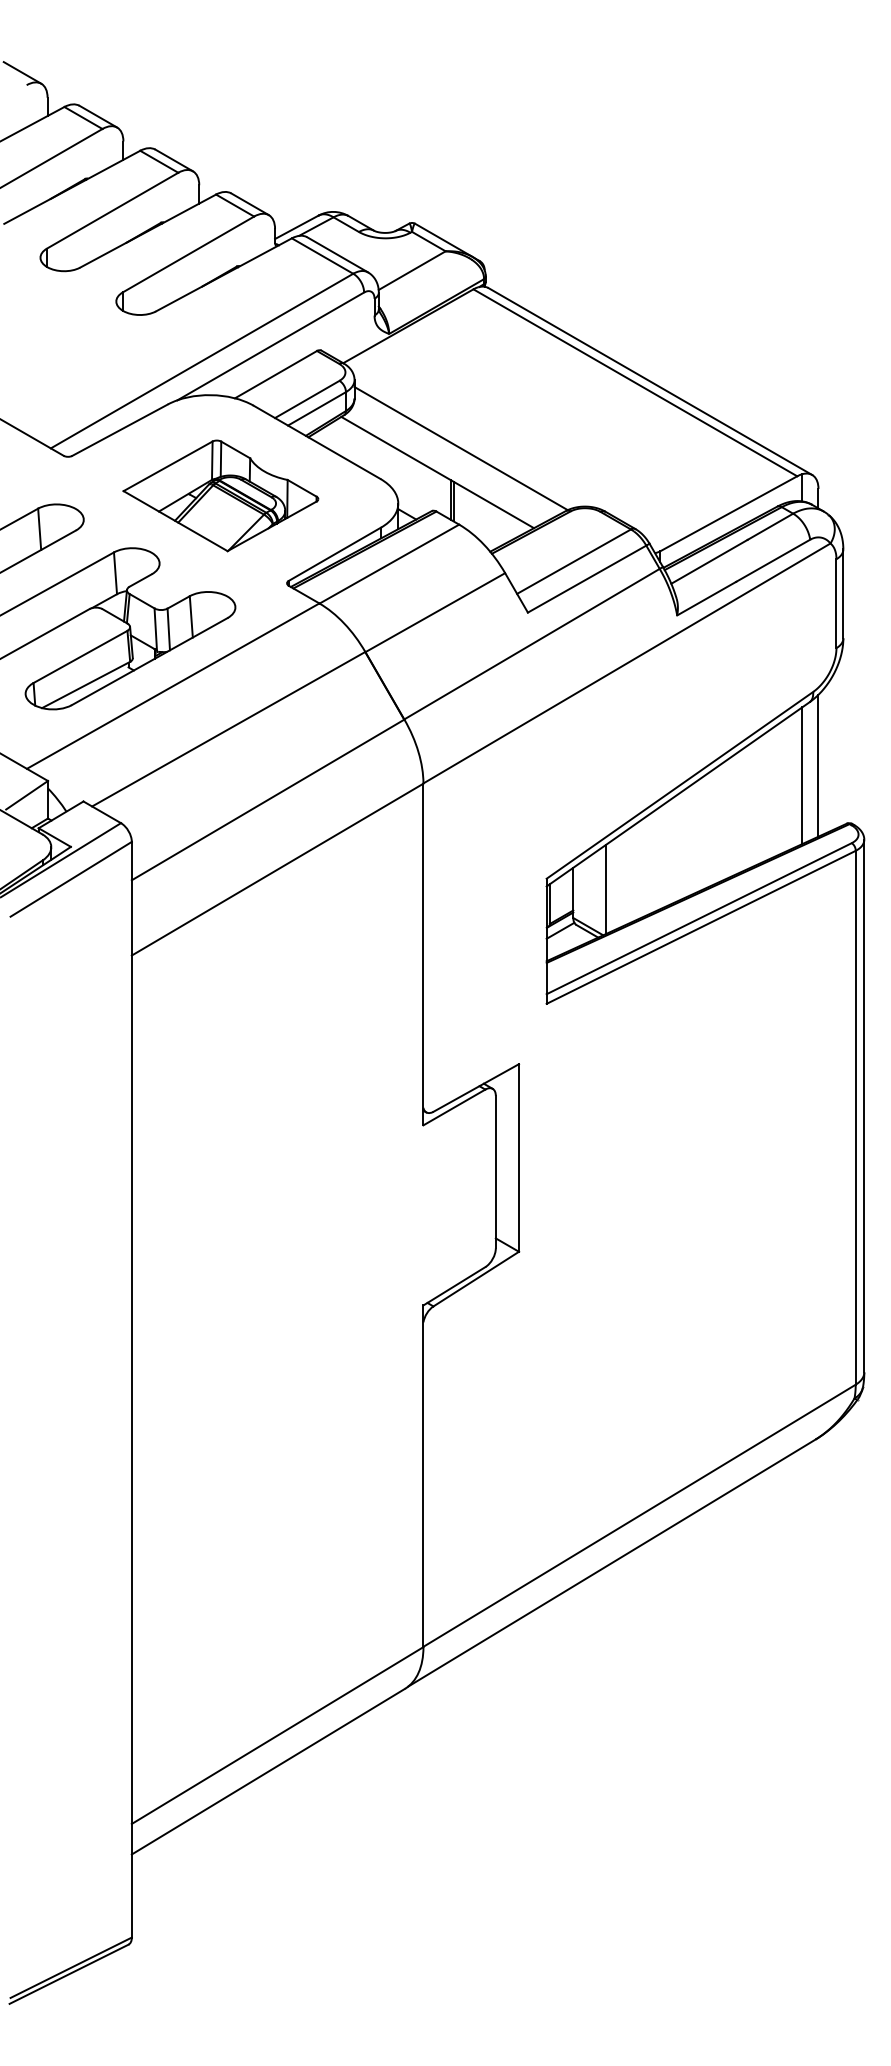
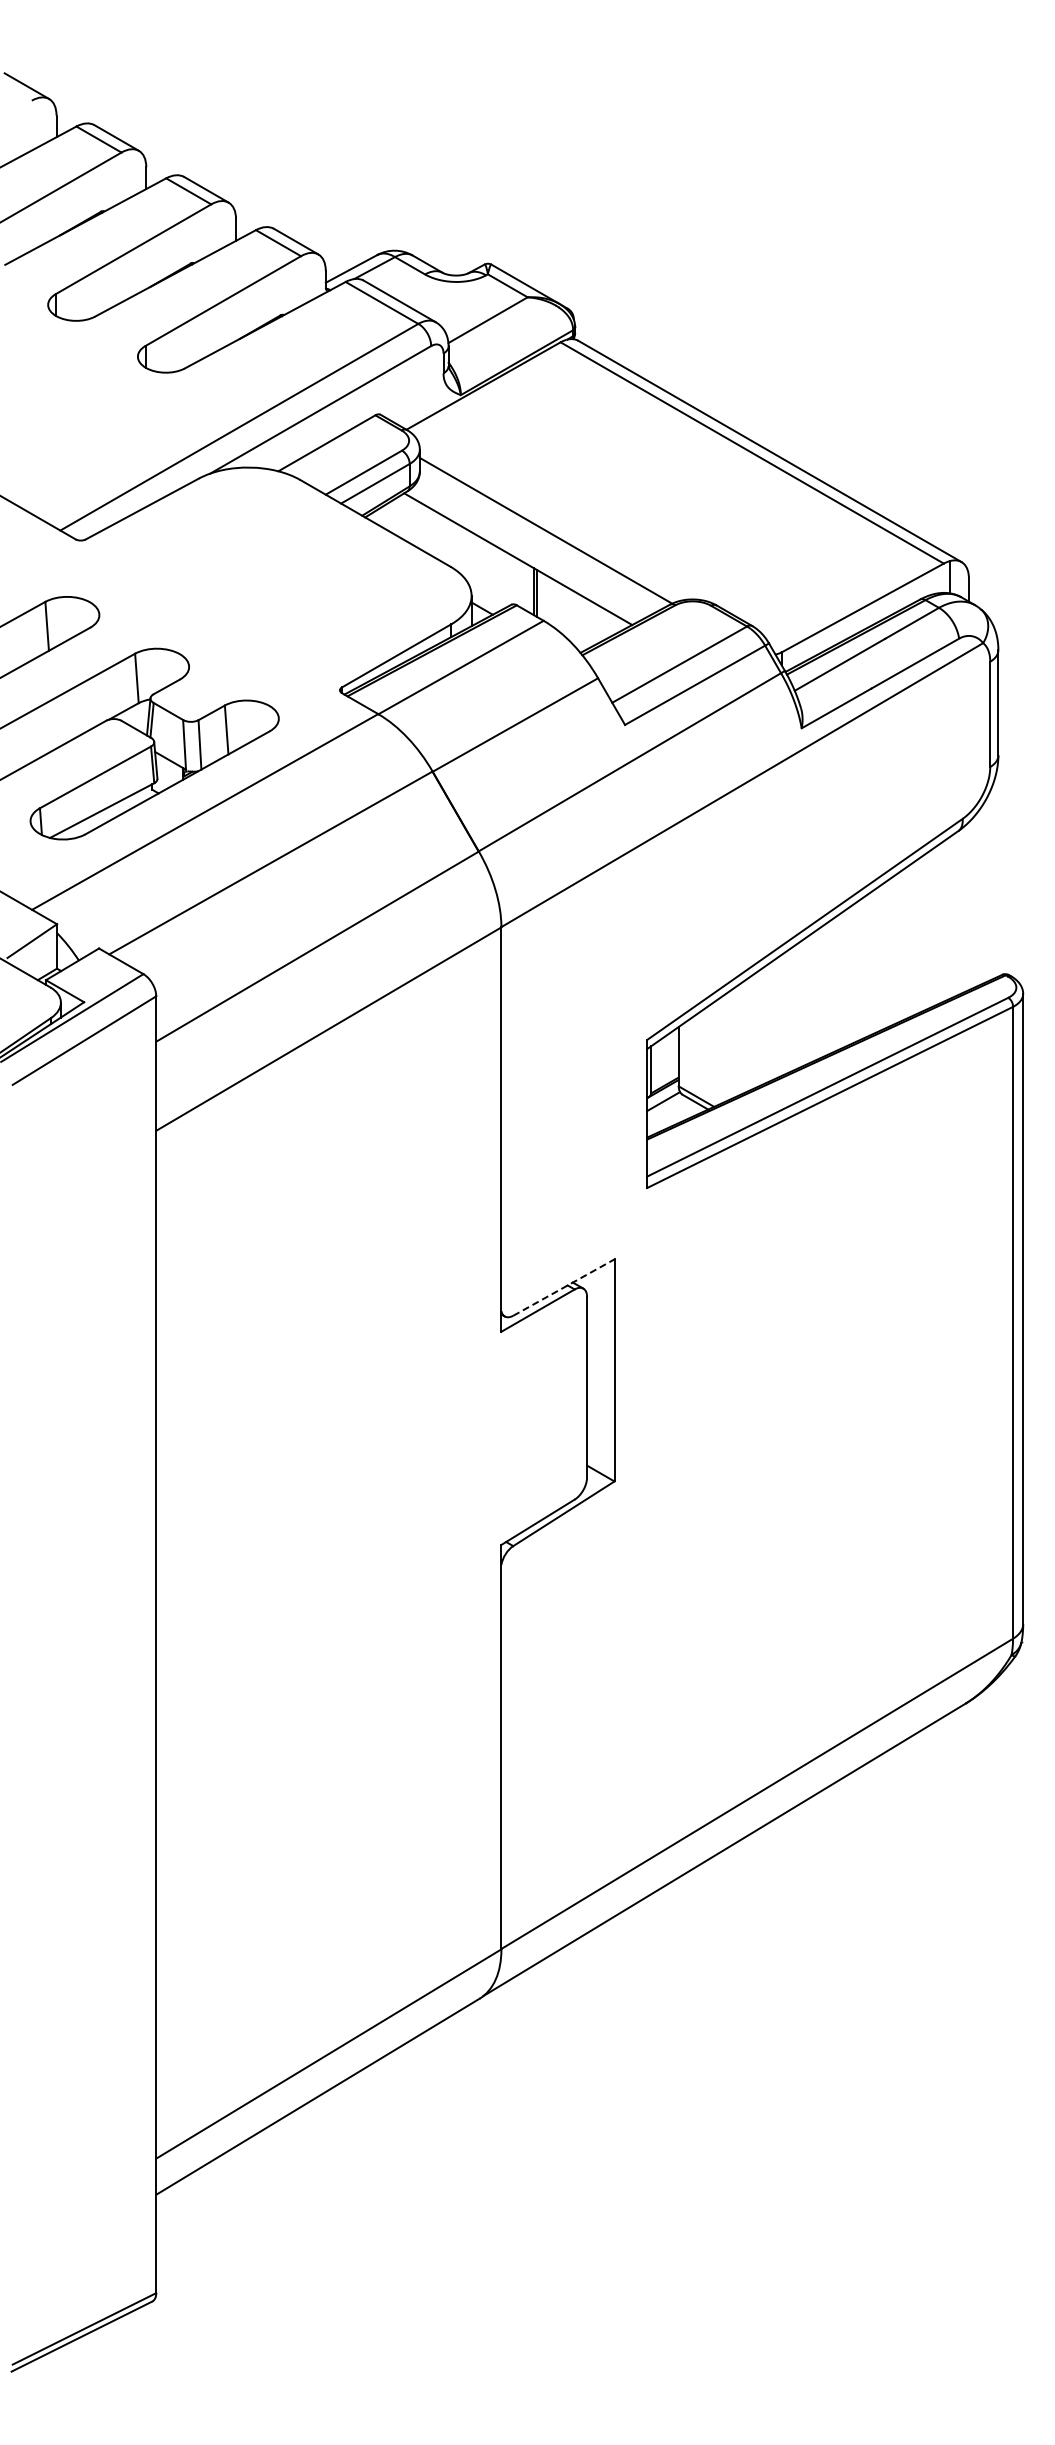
part: (220, 495) -> (261, 586), removed
line: (818, 766) -> (968, 906), removed
line: (802, 775) -> (949, 917), removed
line: (606, 889) -> (717, 1052), removed
line: (475, 1087) -> (563, 1287), solid -> dashed

